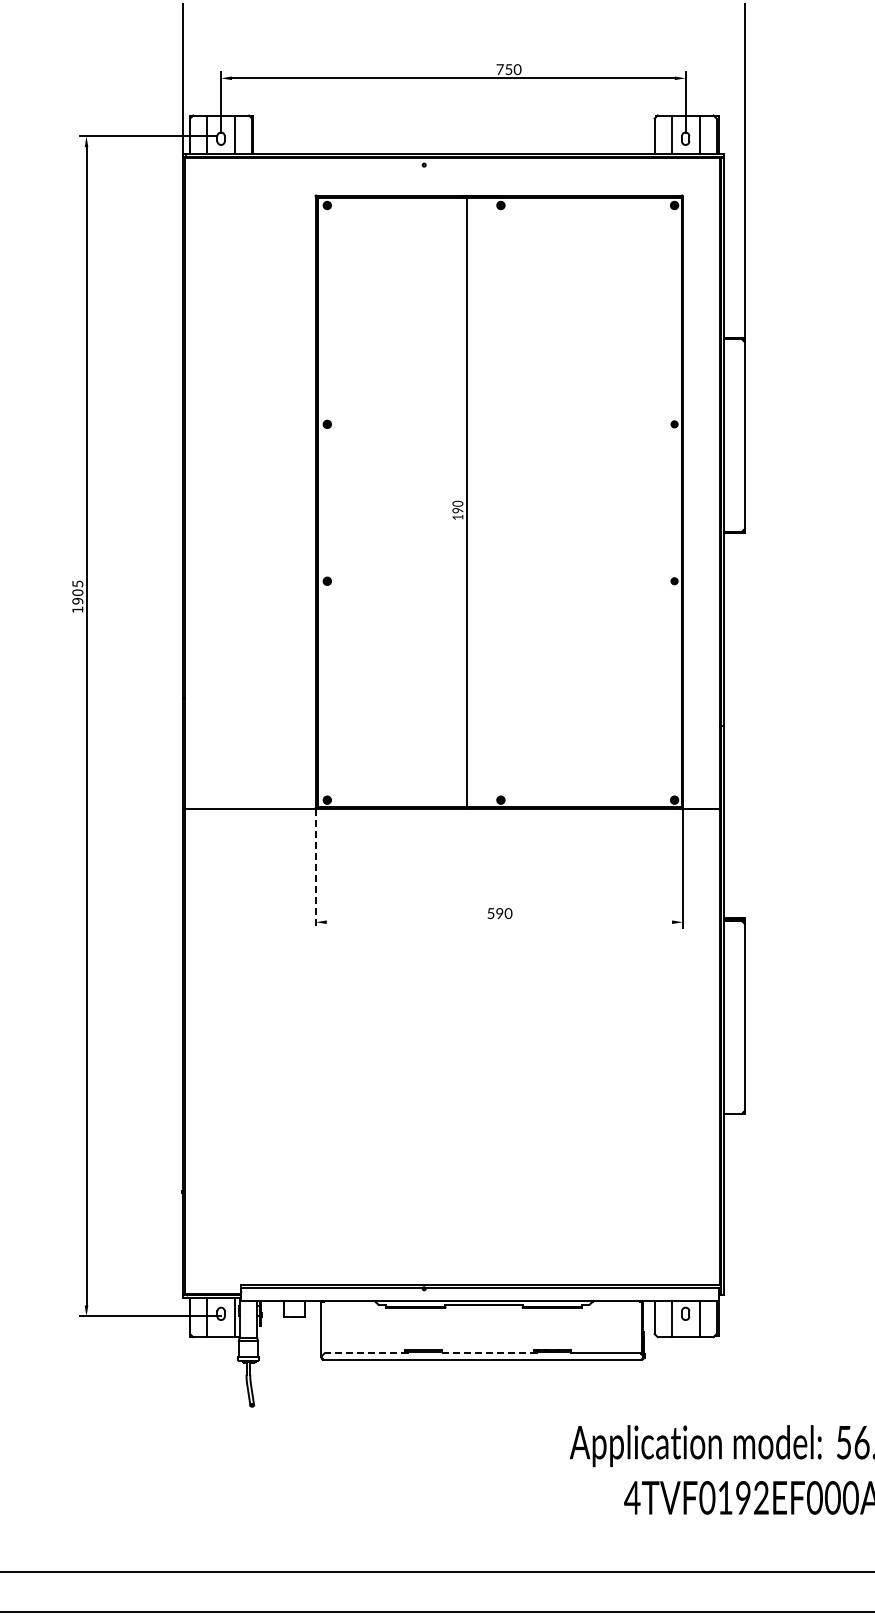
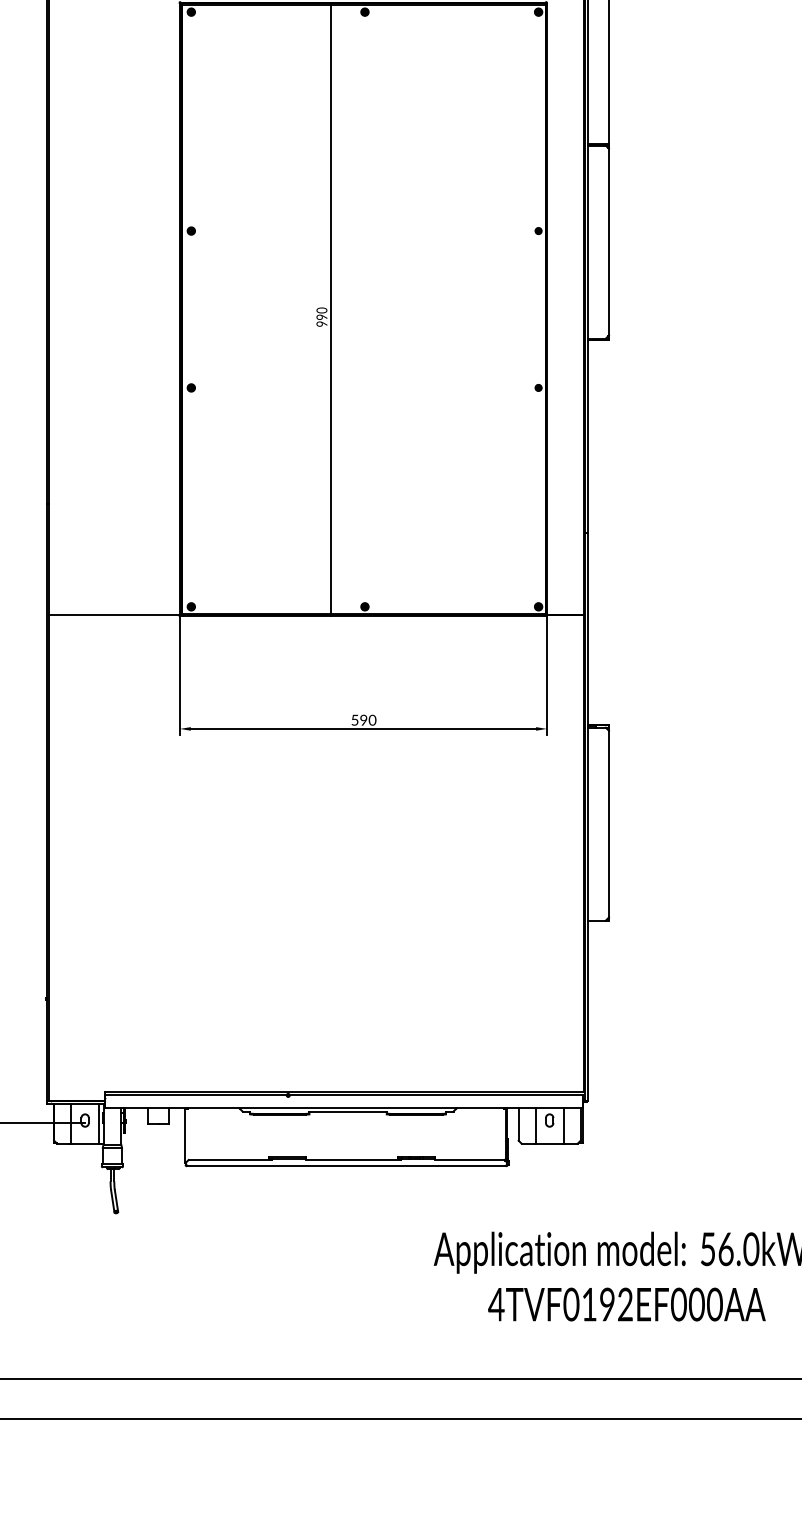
text: (457, 517) -> (321, 324), 190 -> 990
line: (315, 868) -> (179, 675), dashed -> solid
line: (499, 922) -> (363, 729), added
line: (366, 1353) -> (230, 1160), dashed -> solid
line: (489, 1353) -> (353, 1160), dashed -> solid

